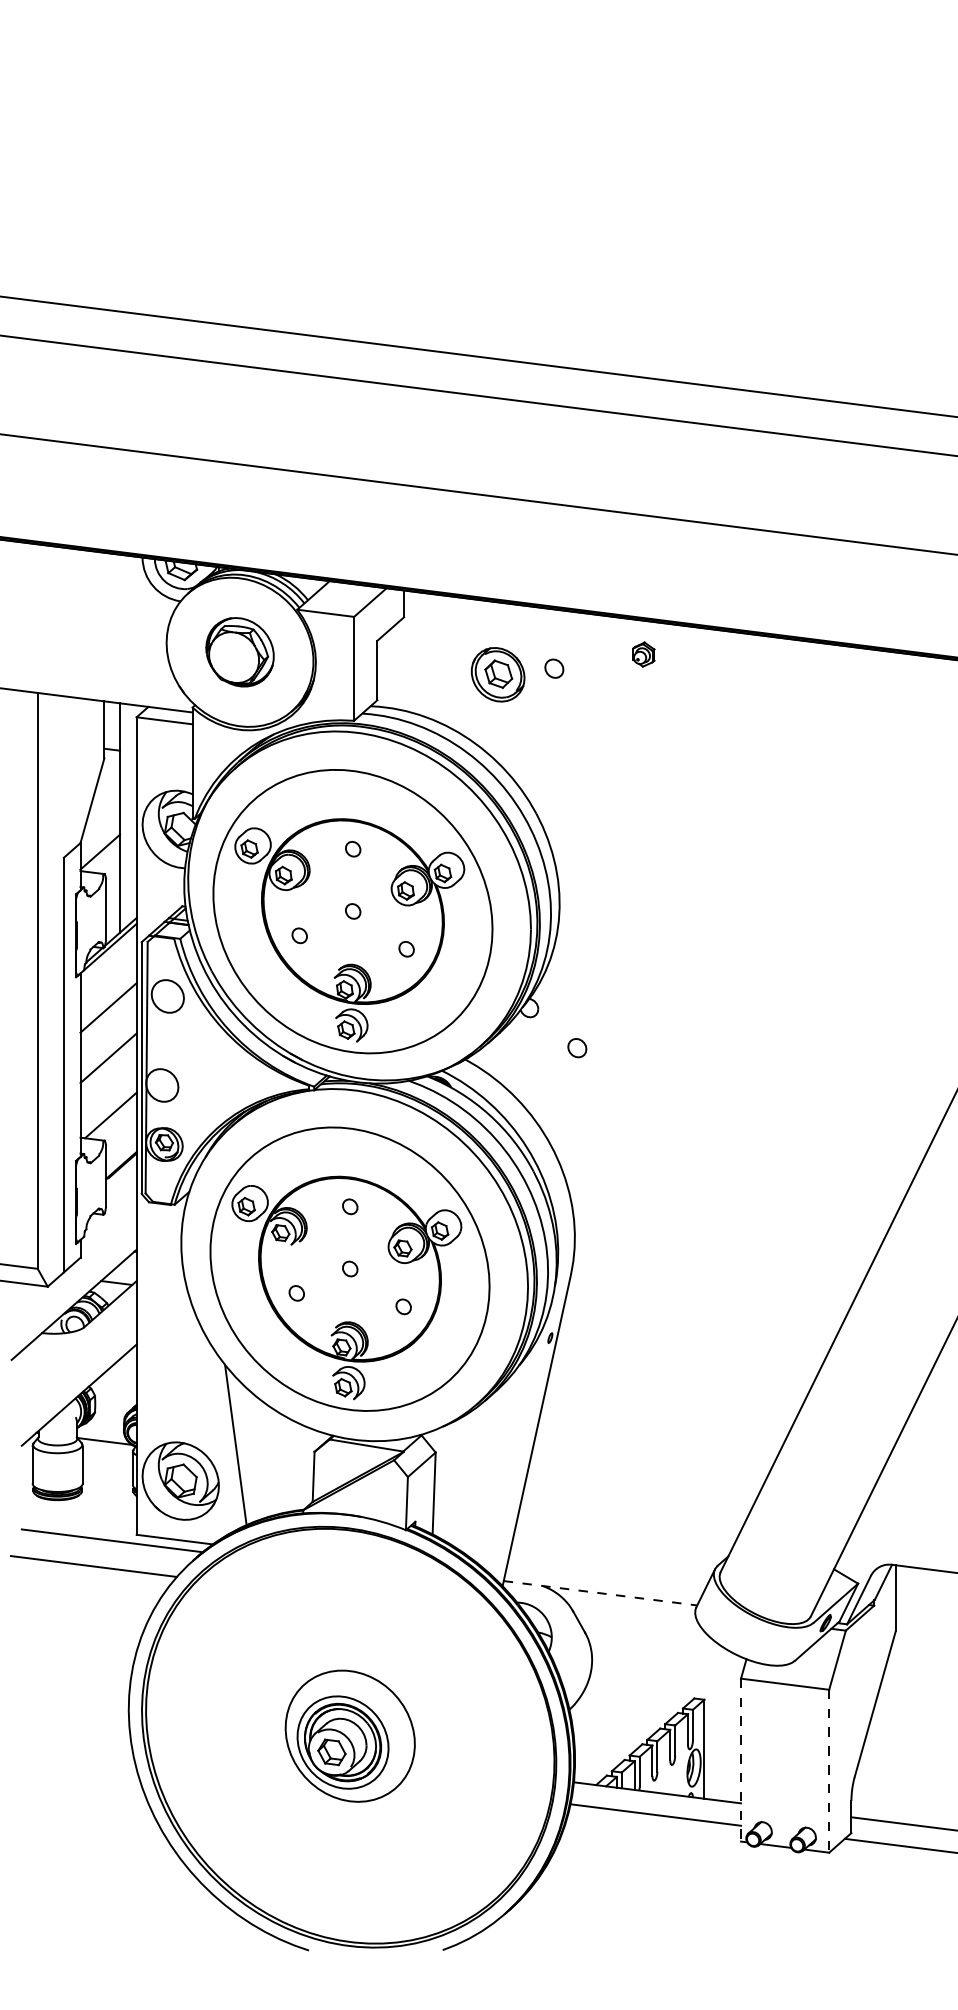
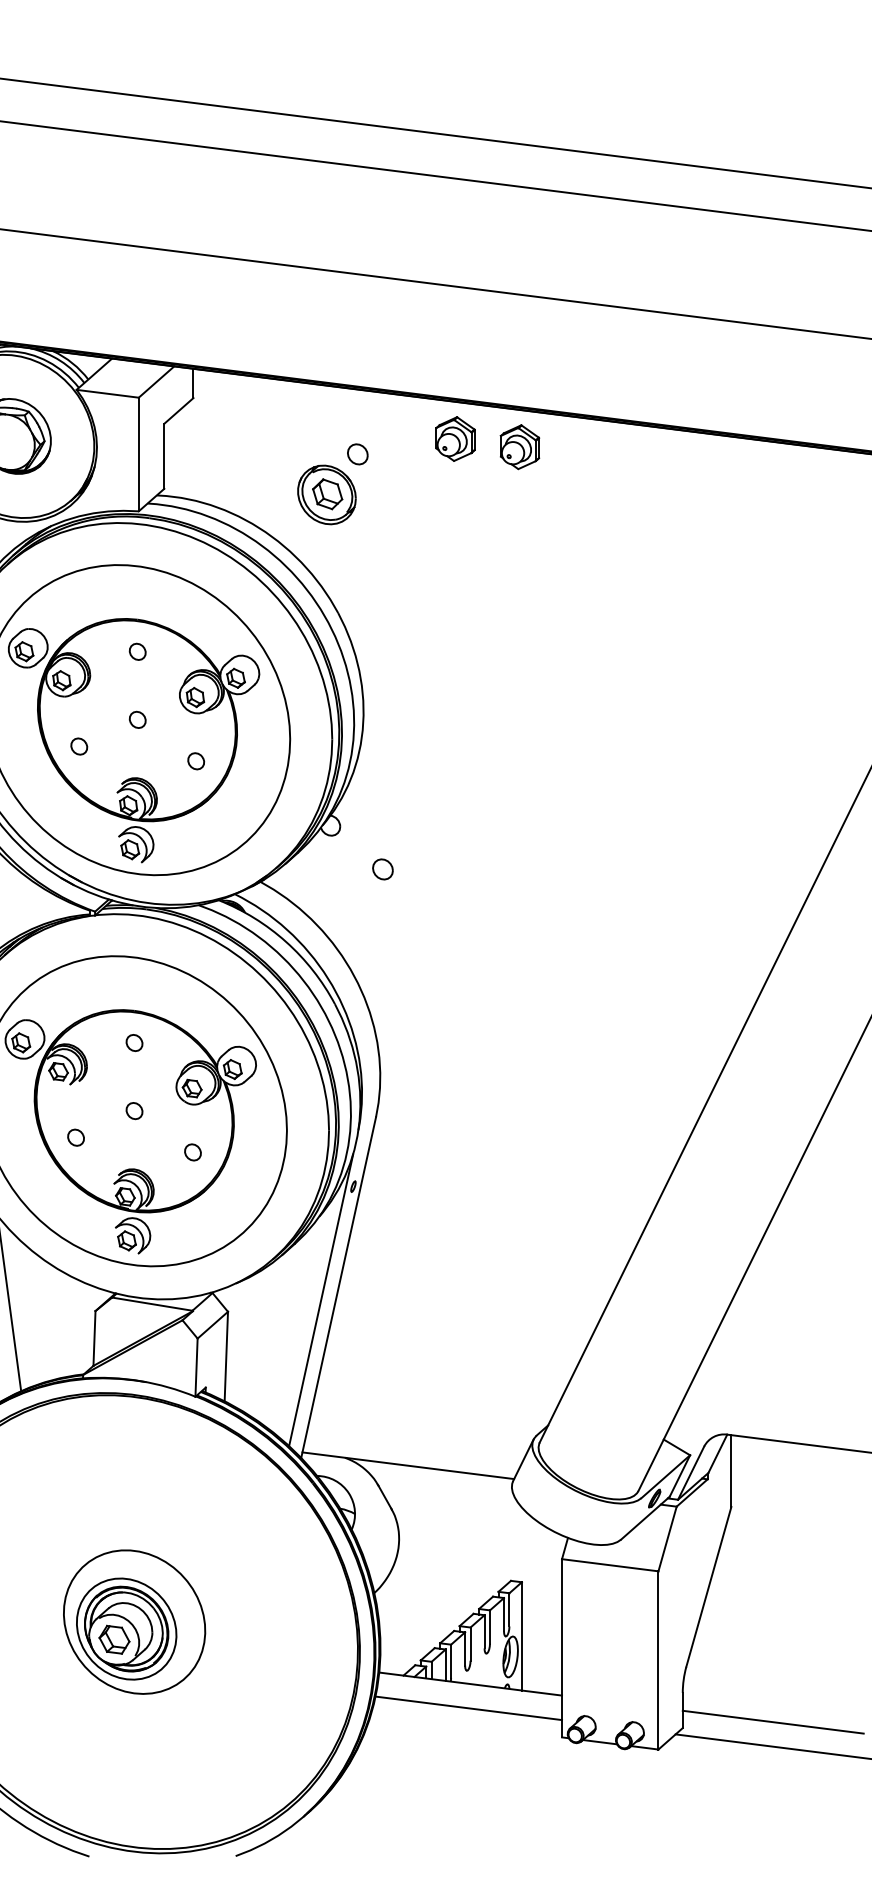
part: (643, 654) -> (455, 438), size x1.67
part: (702, 662) -> (519, 447), added
part: (498, 674) -> (327, 494), moved
line: (520, 1441) -> (320, 1299), added
line: (600, 1593) -> (408, 1466), dashed -> solid
line: (741, 1760) -> (562, 1648), dashed -> solid
line: (829, 1771) -> (658, 1660), dashed -> solid

